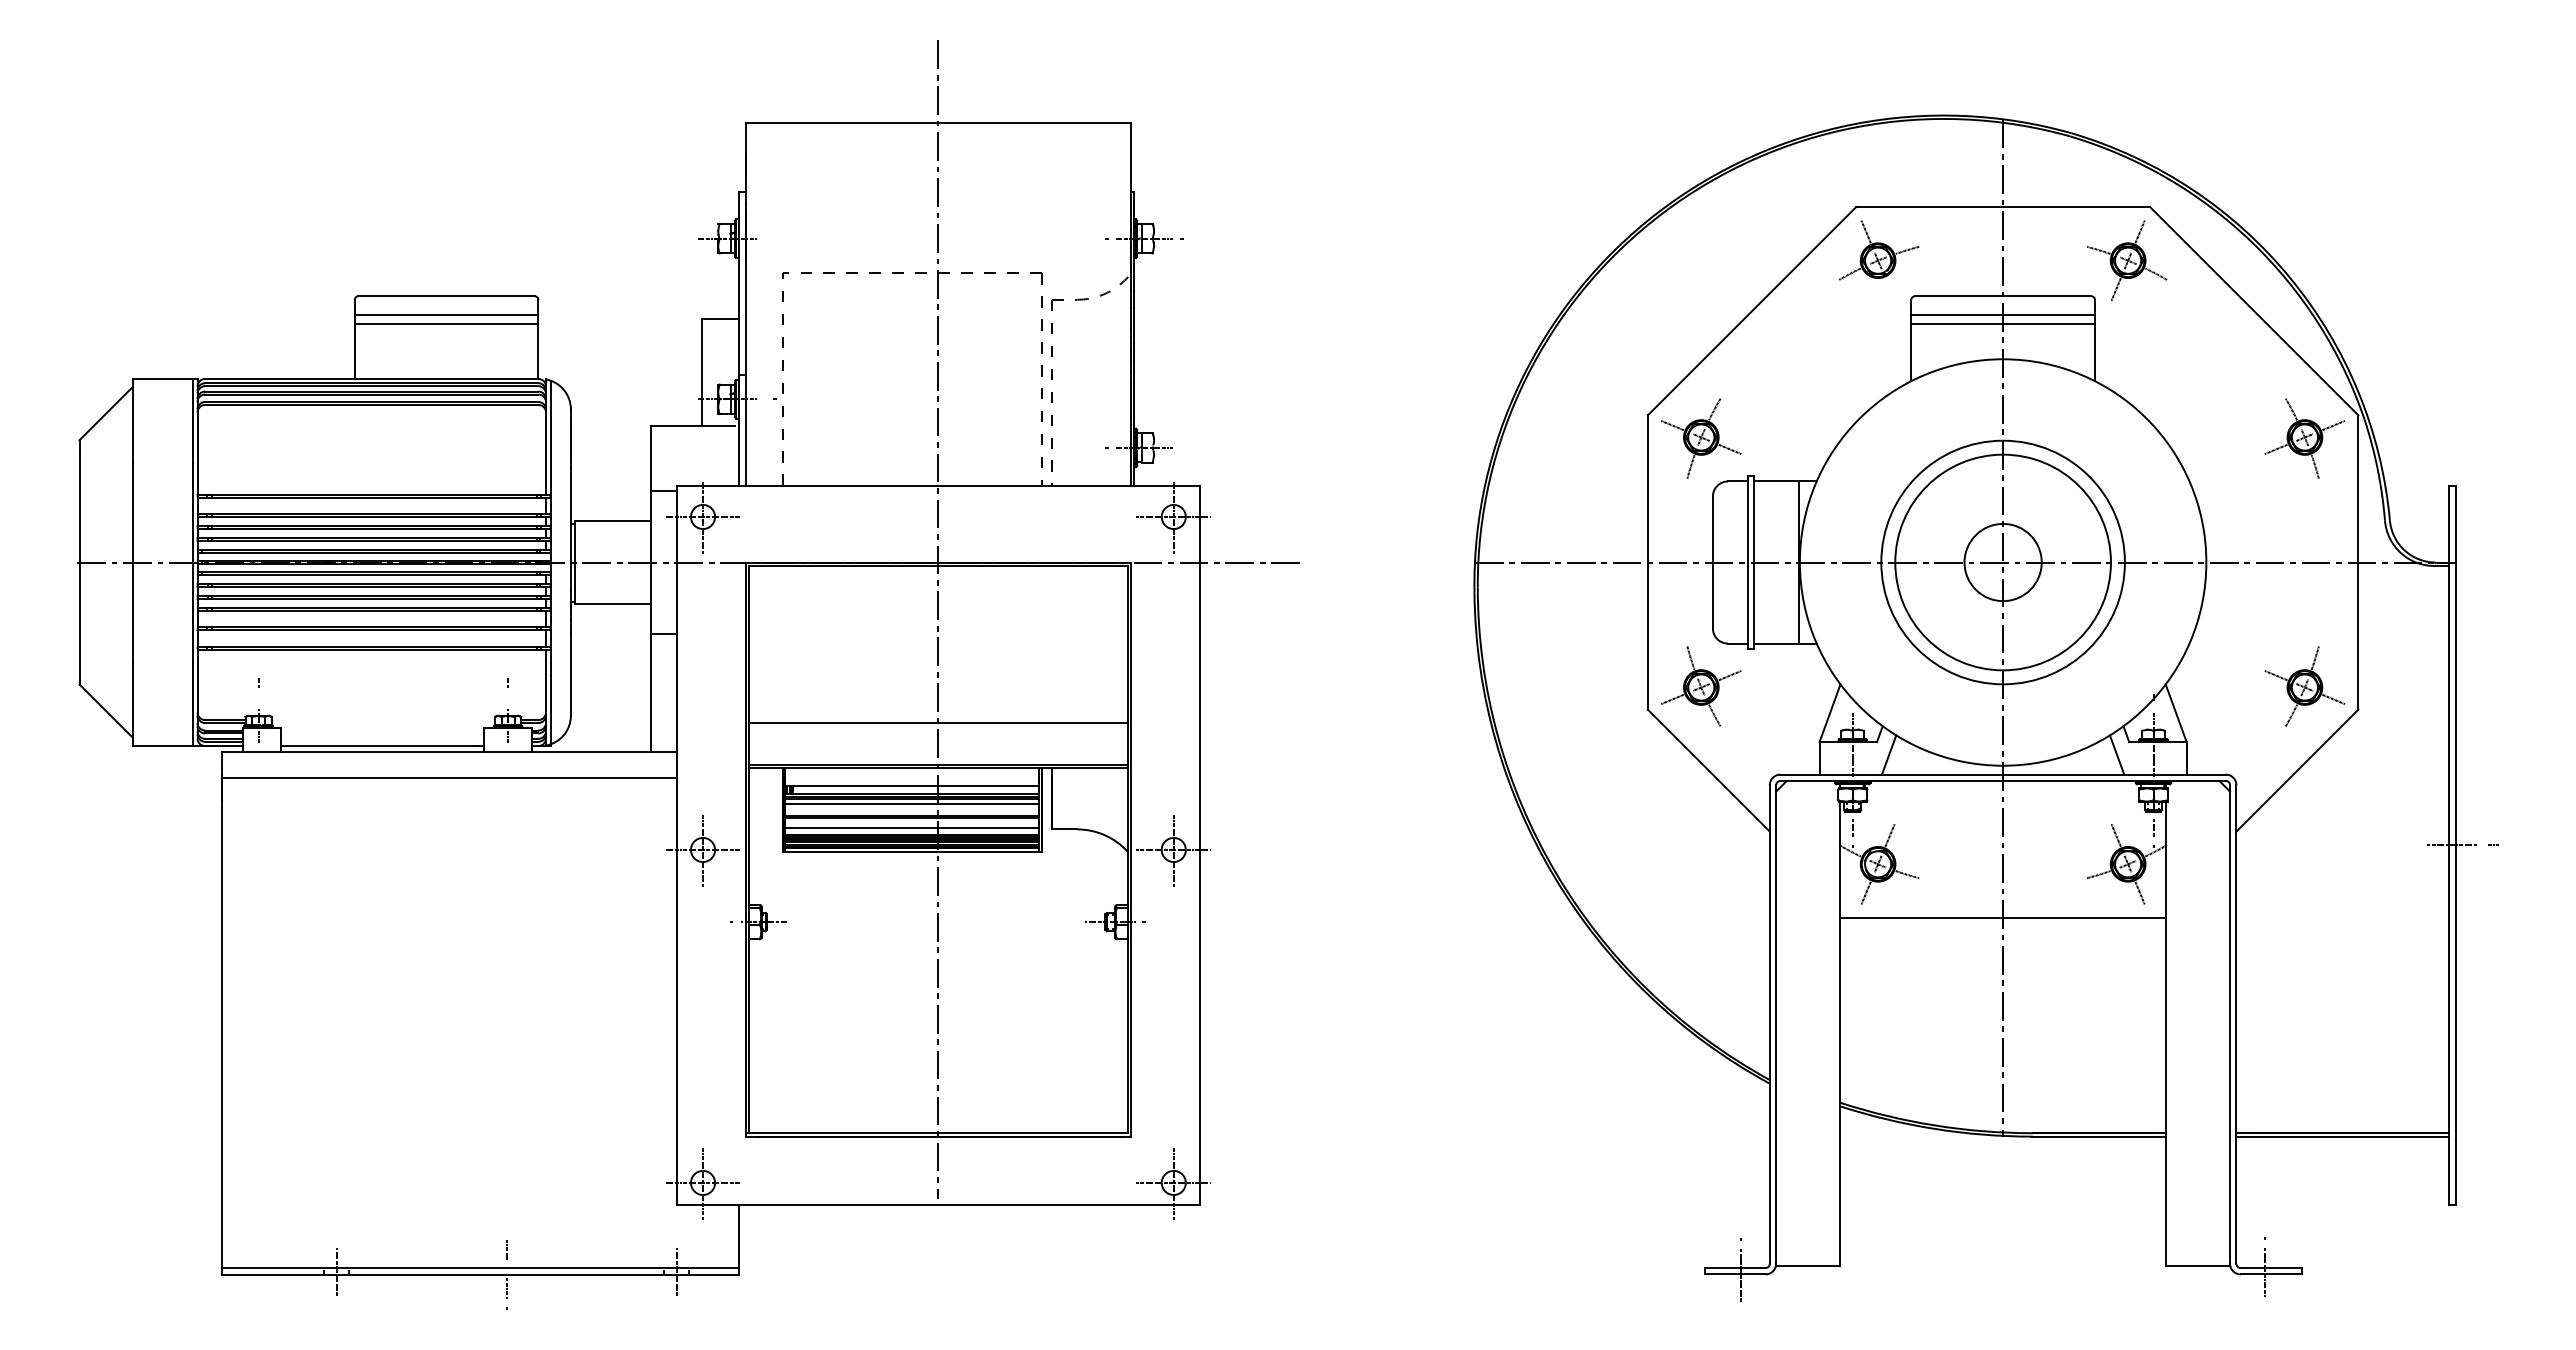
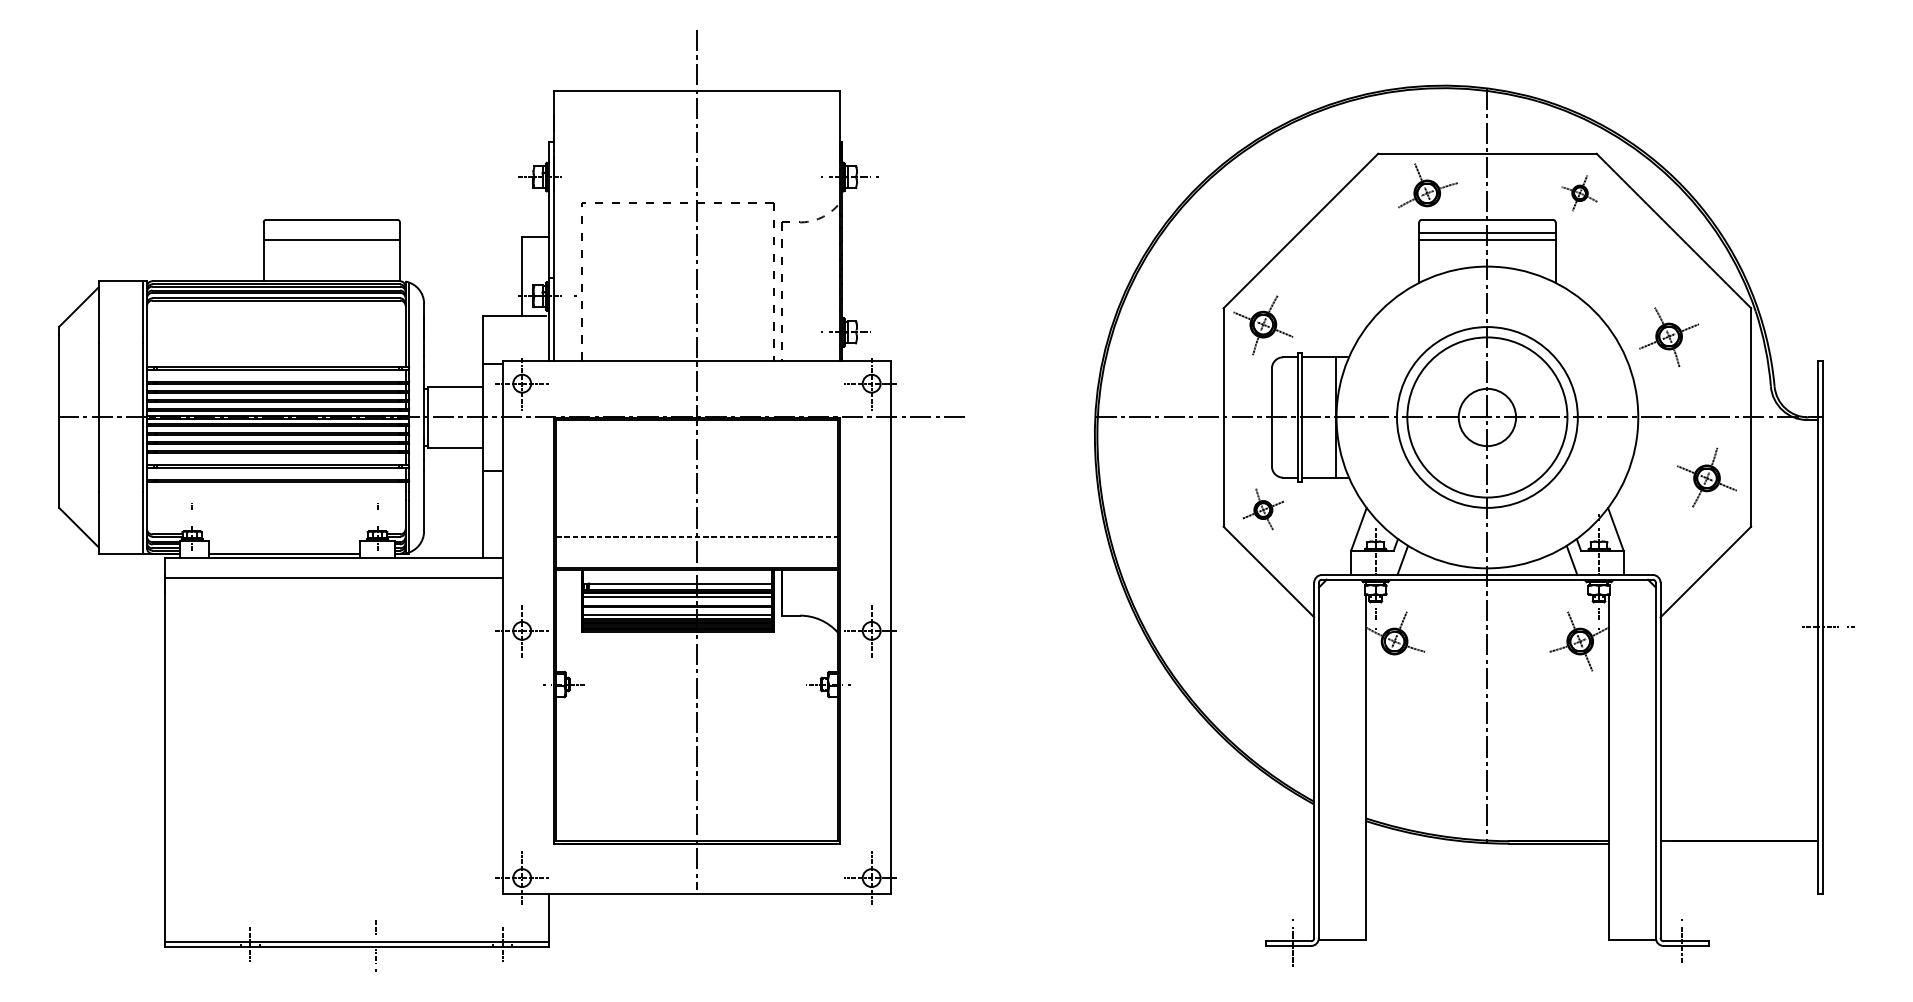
part: (1879, 250) -> (1428, 185), moved
part: (2127, 260) -> (1579, 193), size x0.6
line: (446, 314) -> (331, 233), removed
part: (2304, 438) -> (1668, 337), moved
part: (1701, 686) -> (1263, 509), size x0.7
part: (2304, 686) -> (1706, 477), moved
line: (938, 723) -> (697, 537), solid -> dashed
line: (1865, 892) -> (1385, 662), removed
line: (2002, 917) -> (1486, 681), removed
line: (2342, 1136) -> (1739, 843), removed

